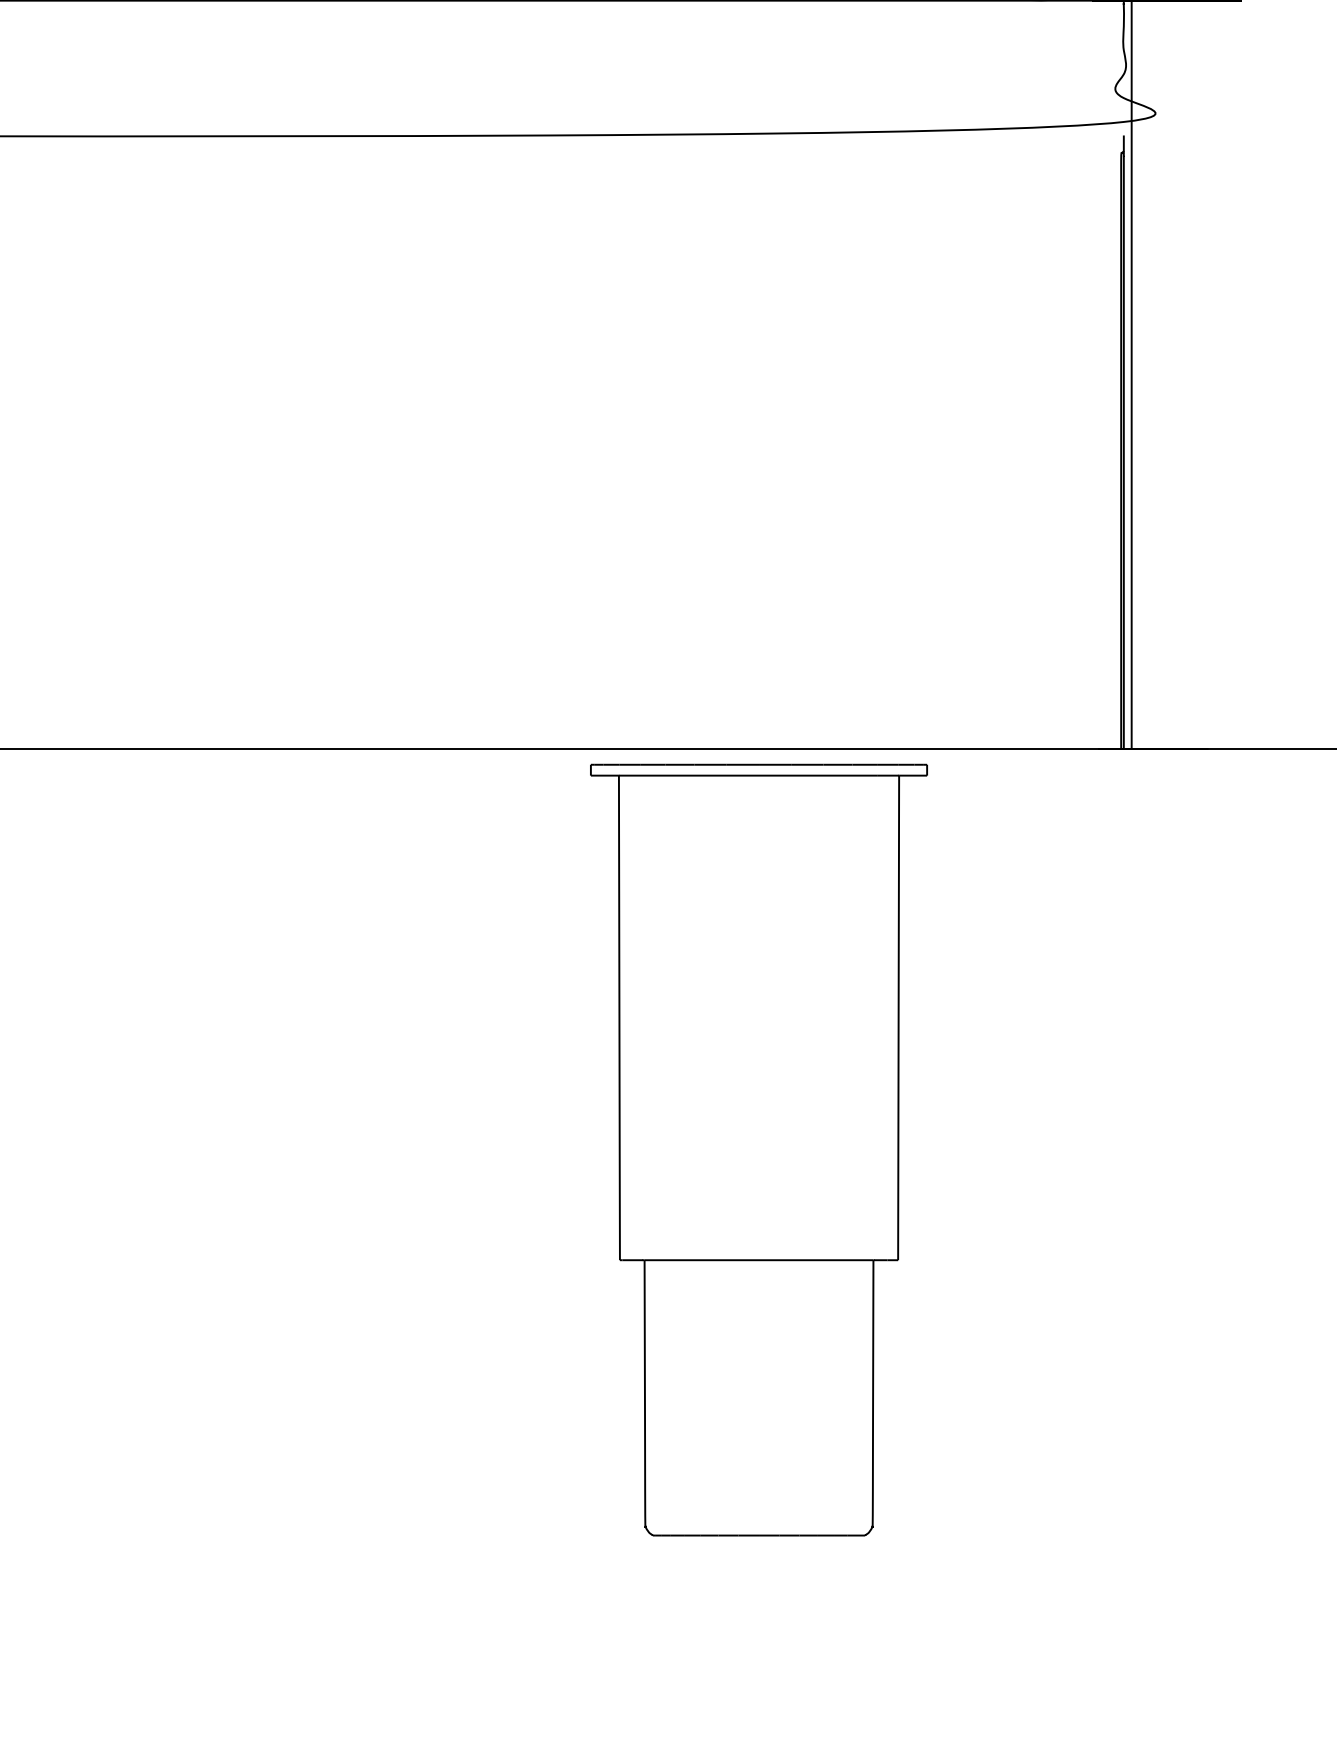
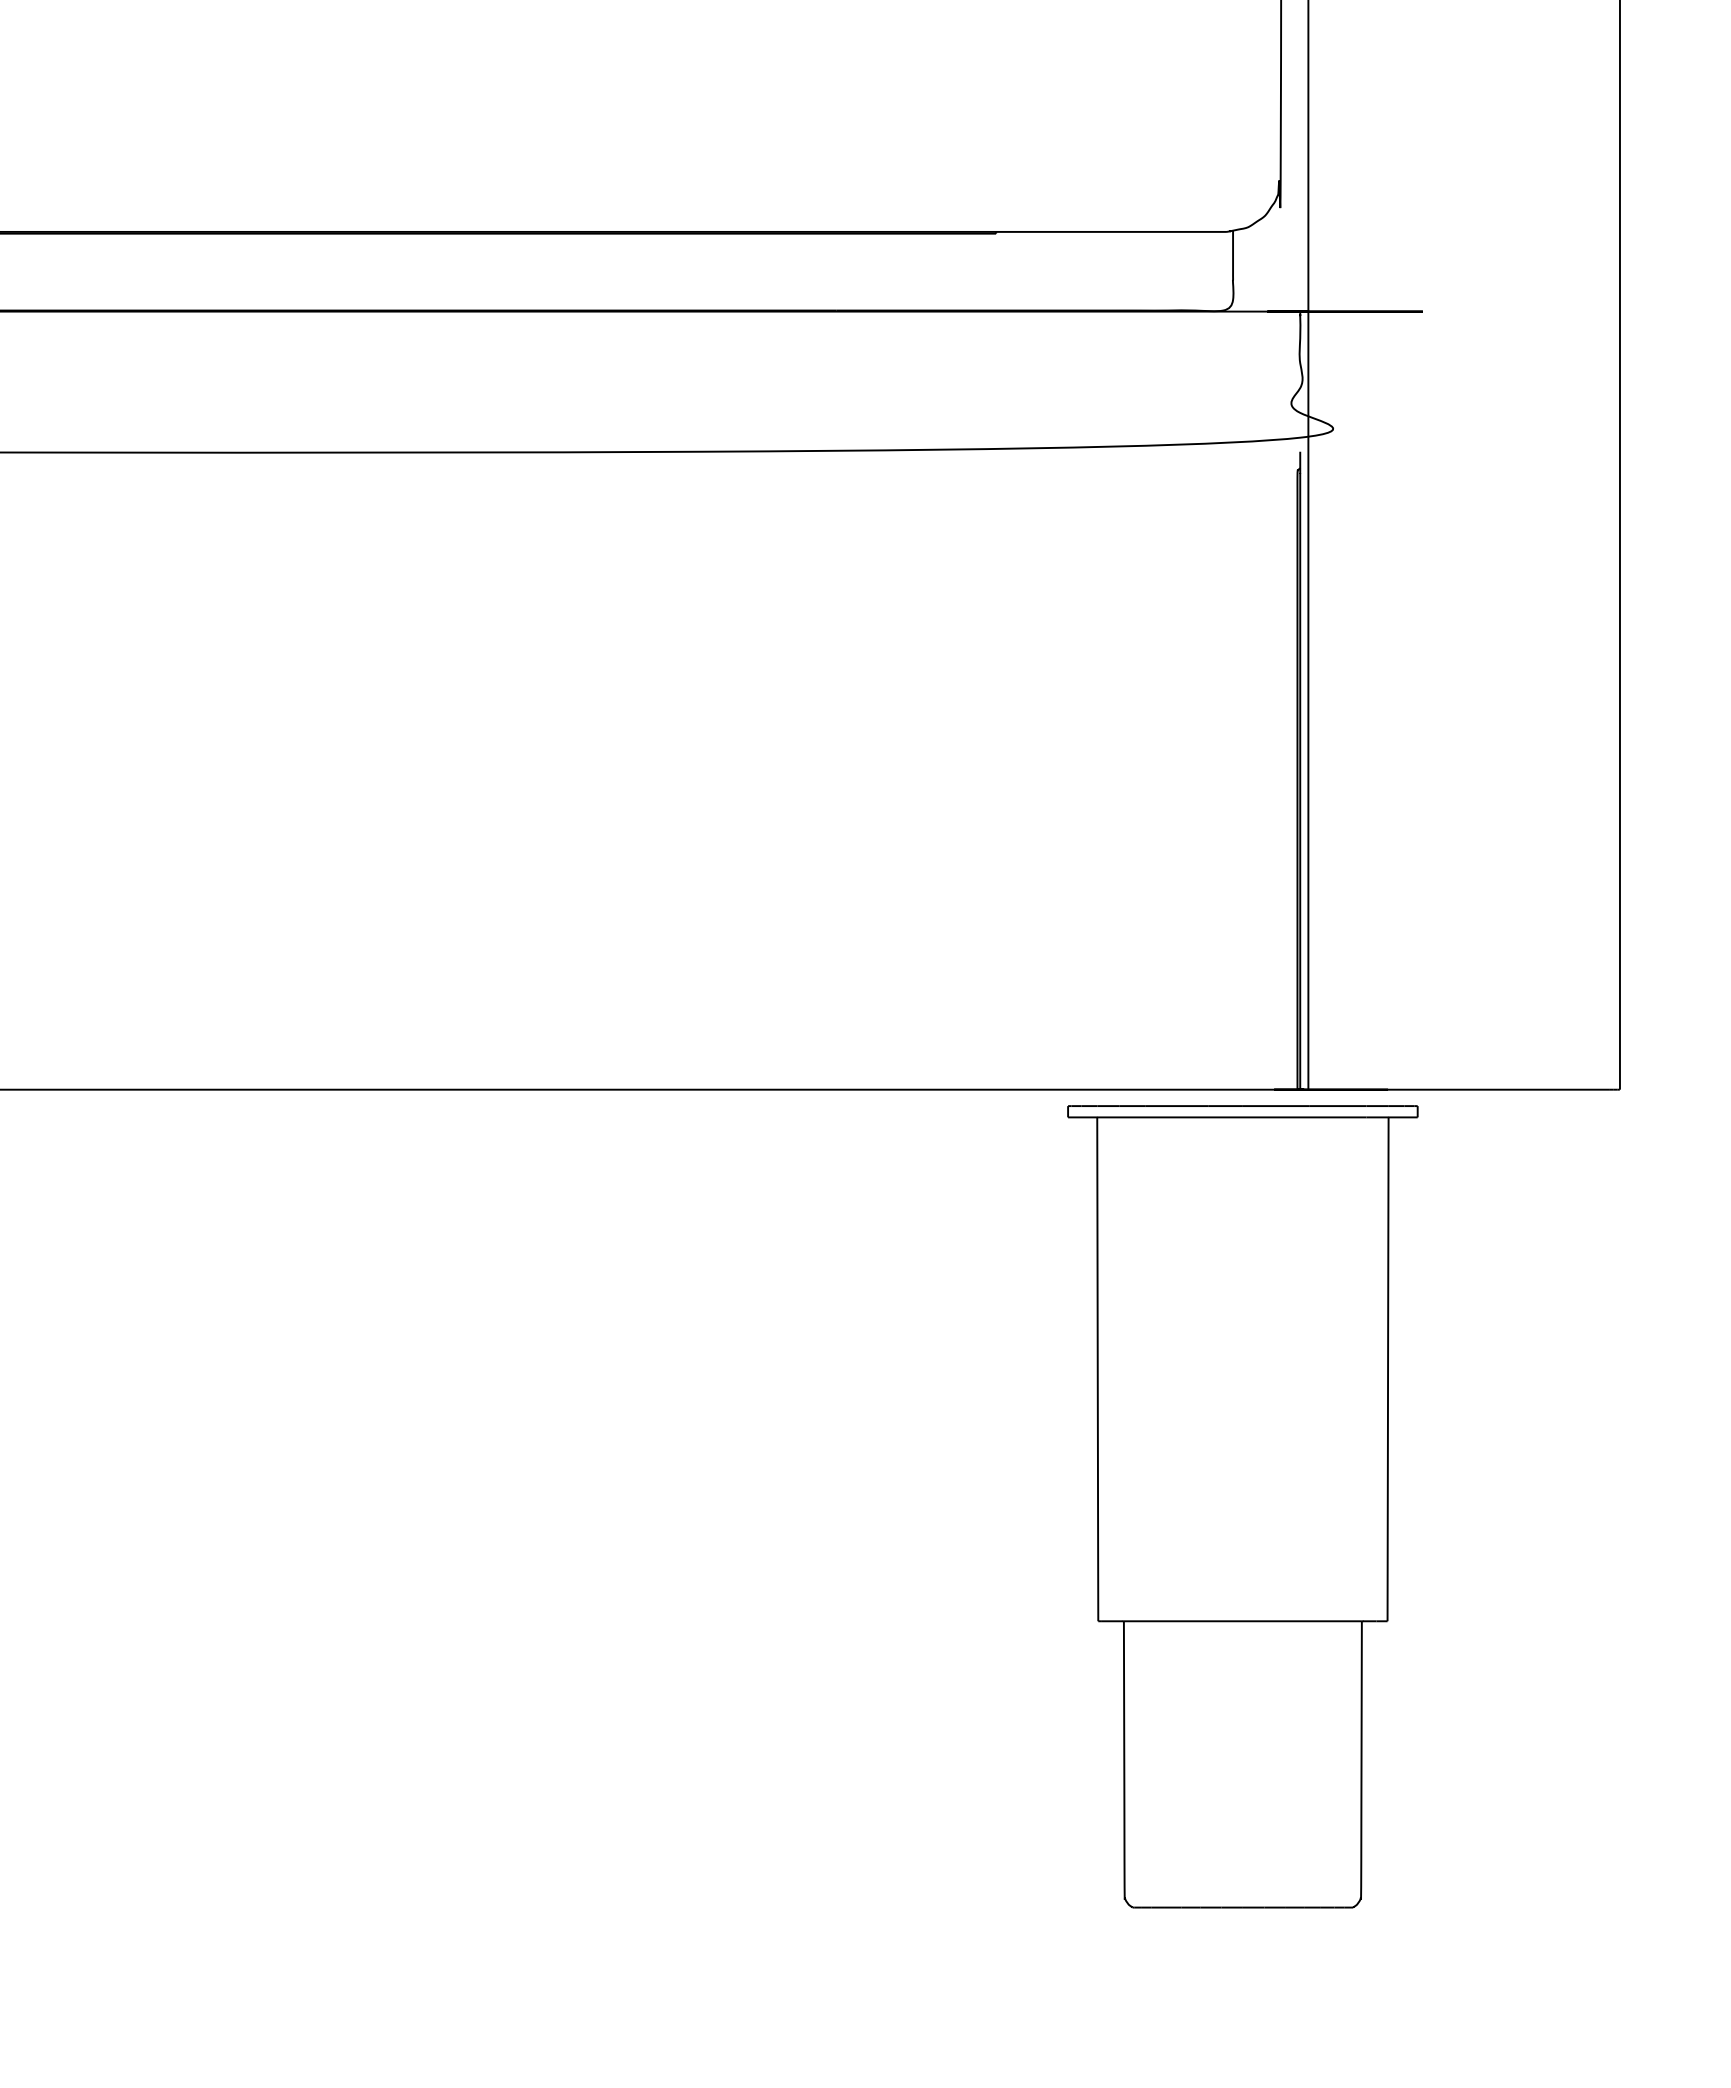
part: (758, 1149) -> (1242, 1506), moved

